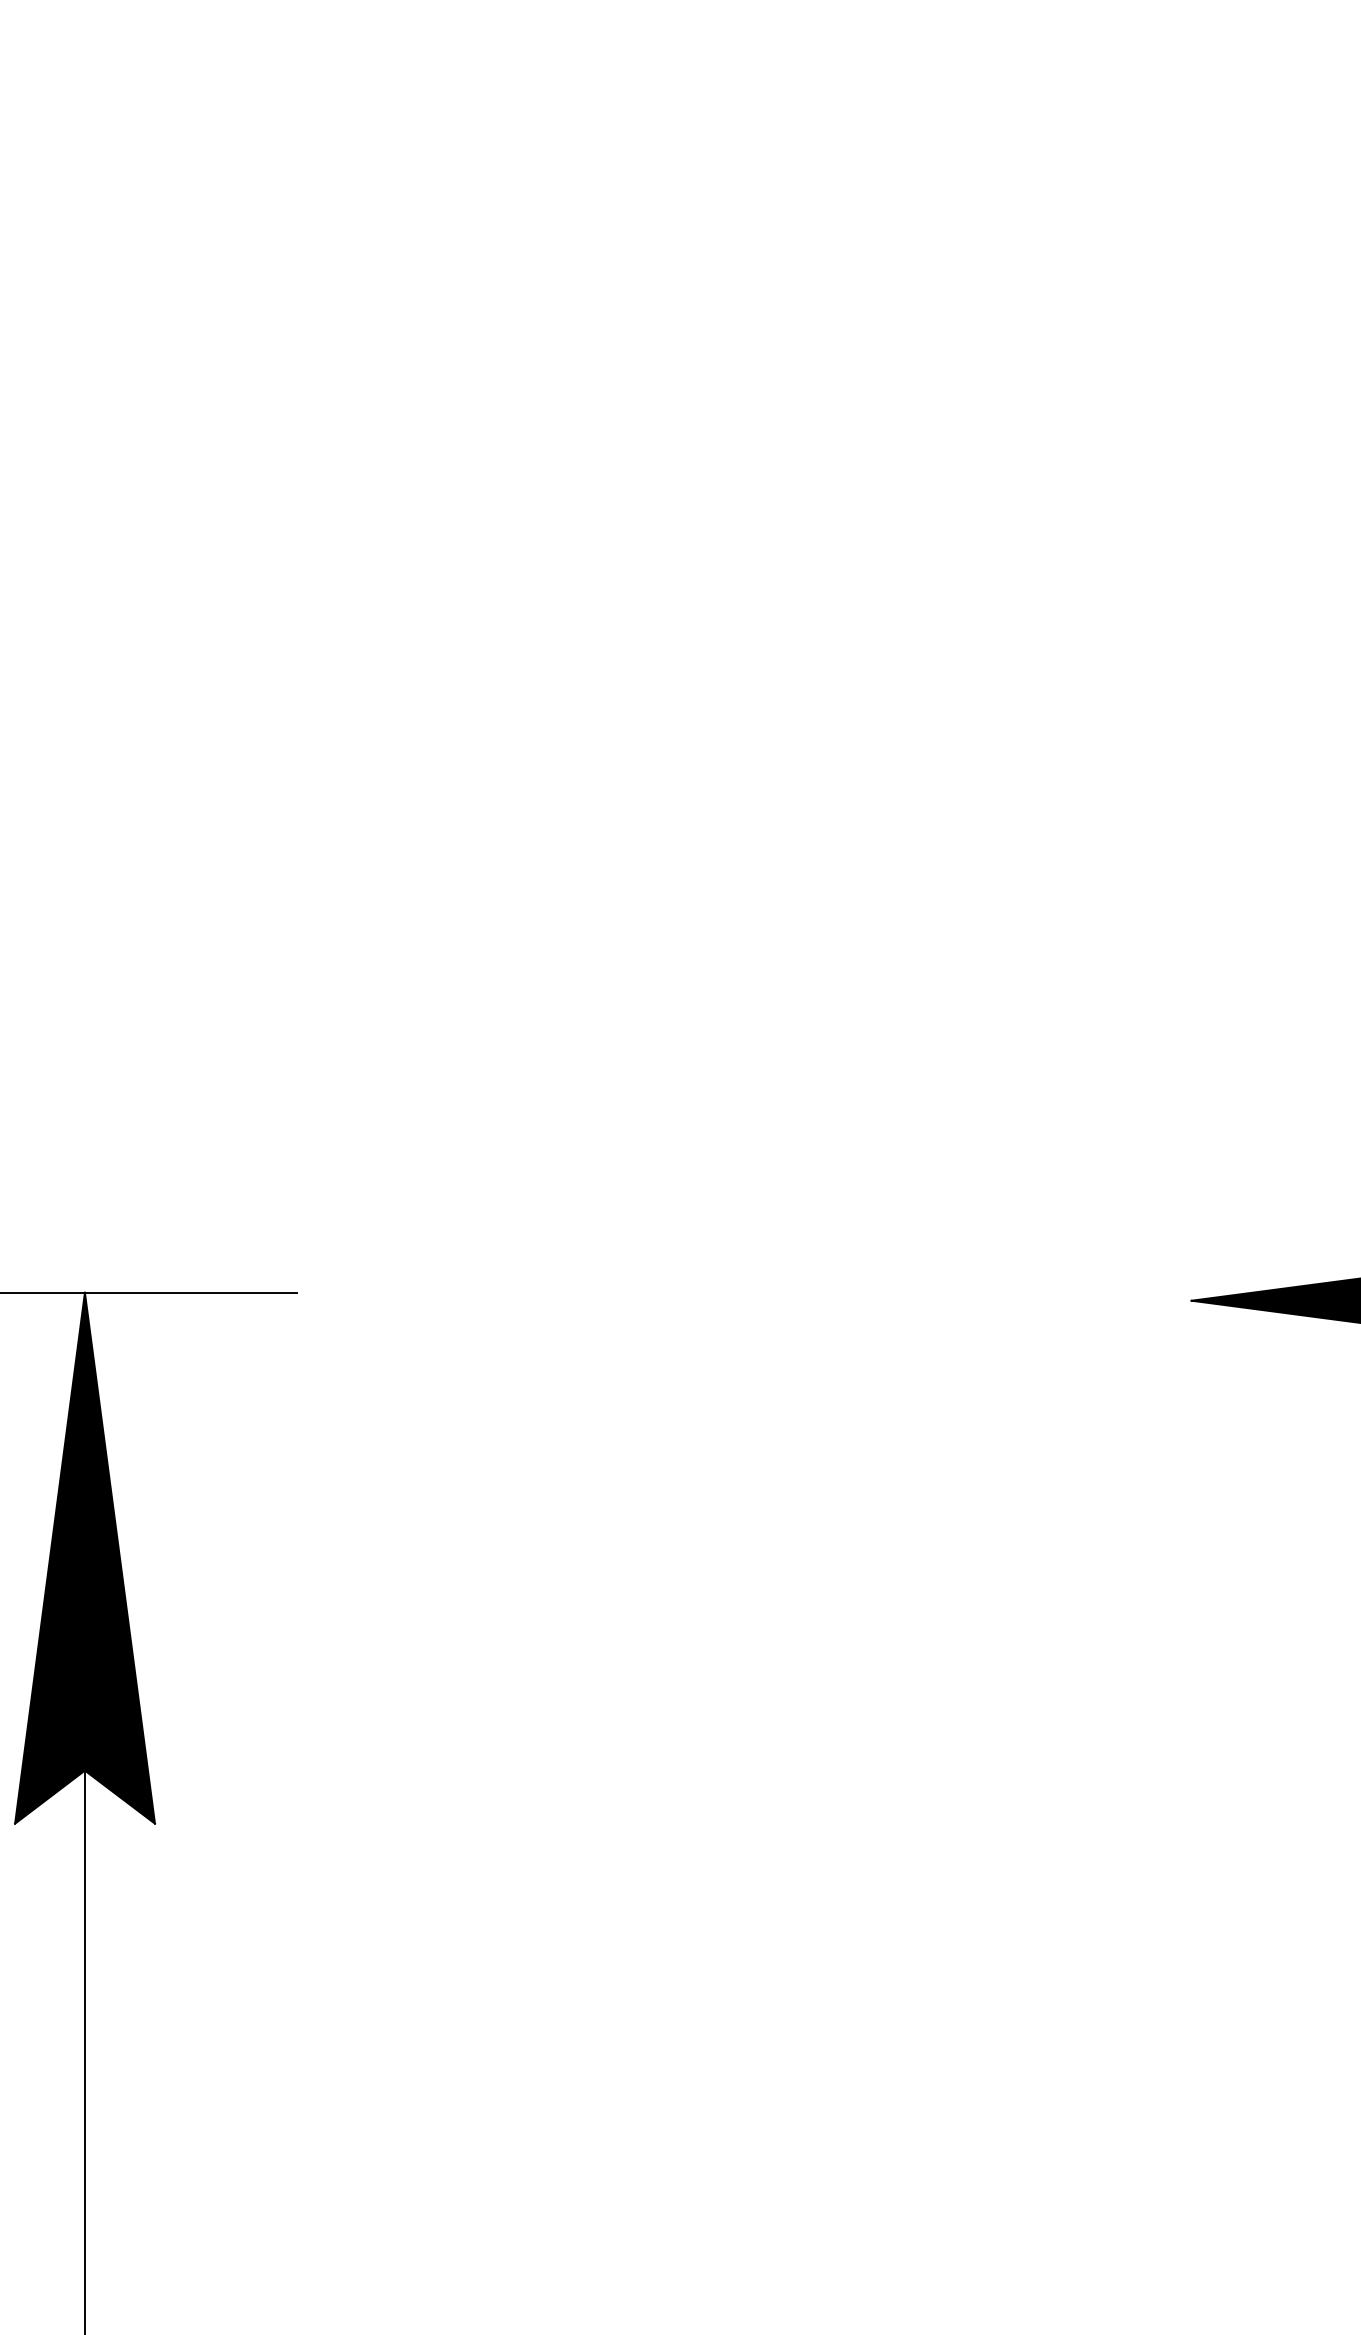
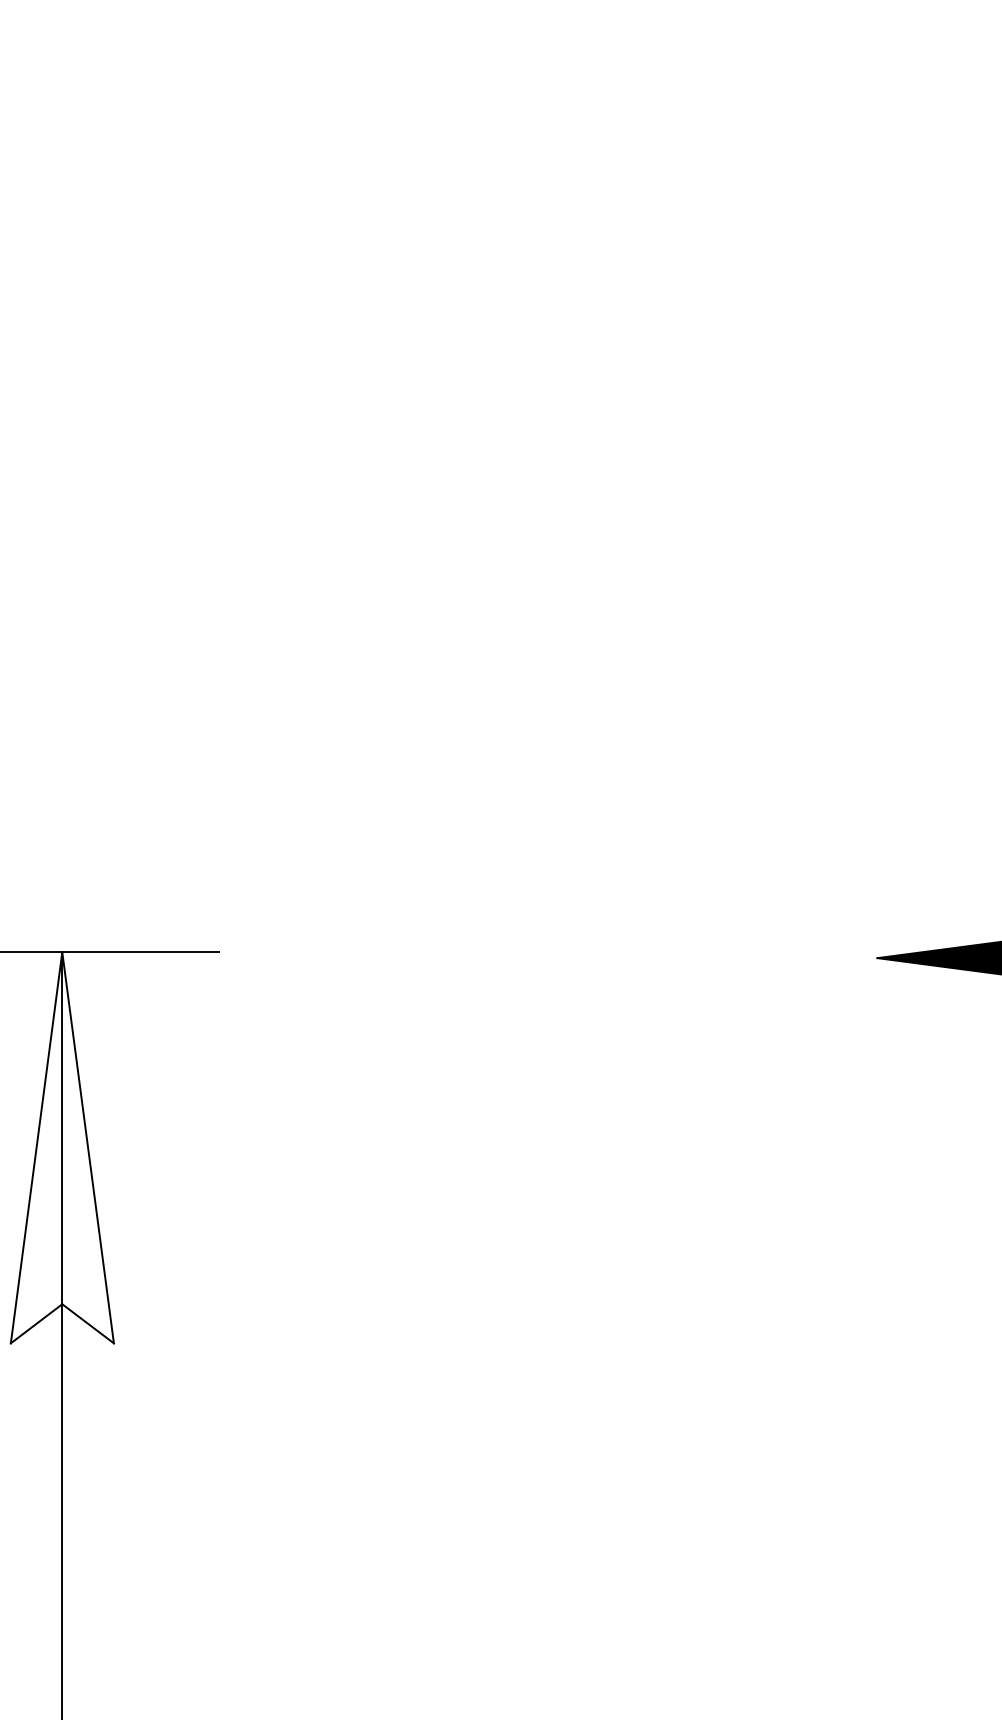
fill: (85, 1557) -> (62, 1147), removed

